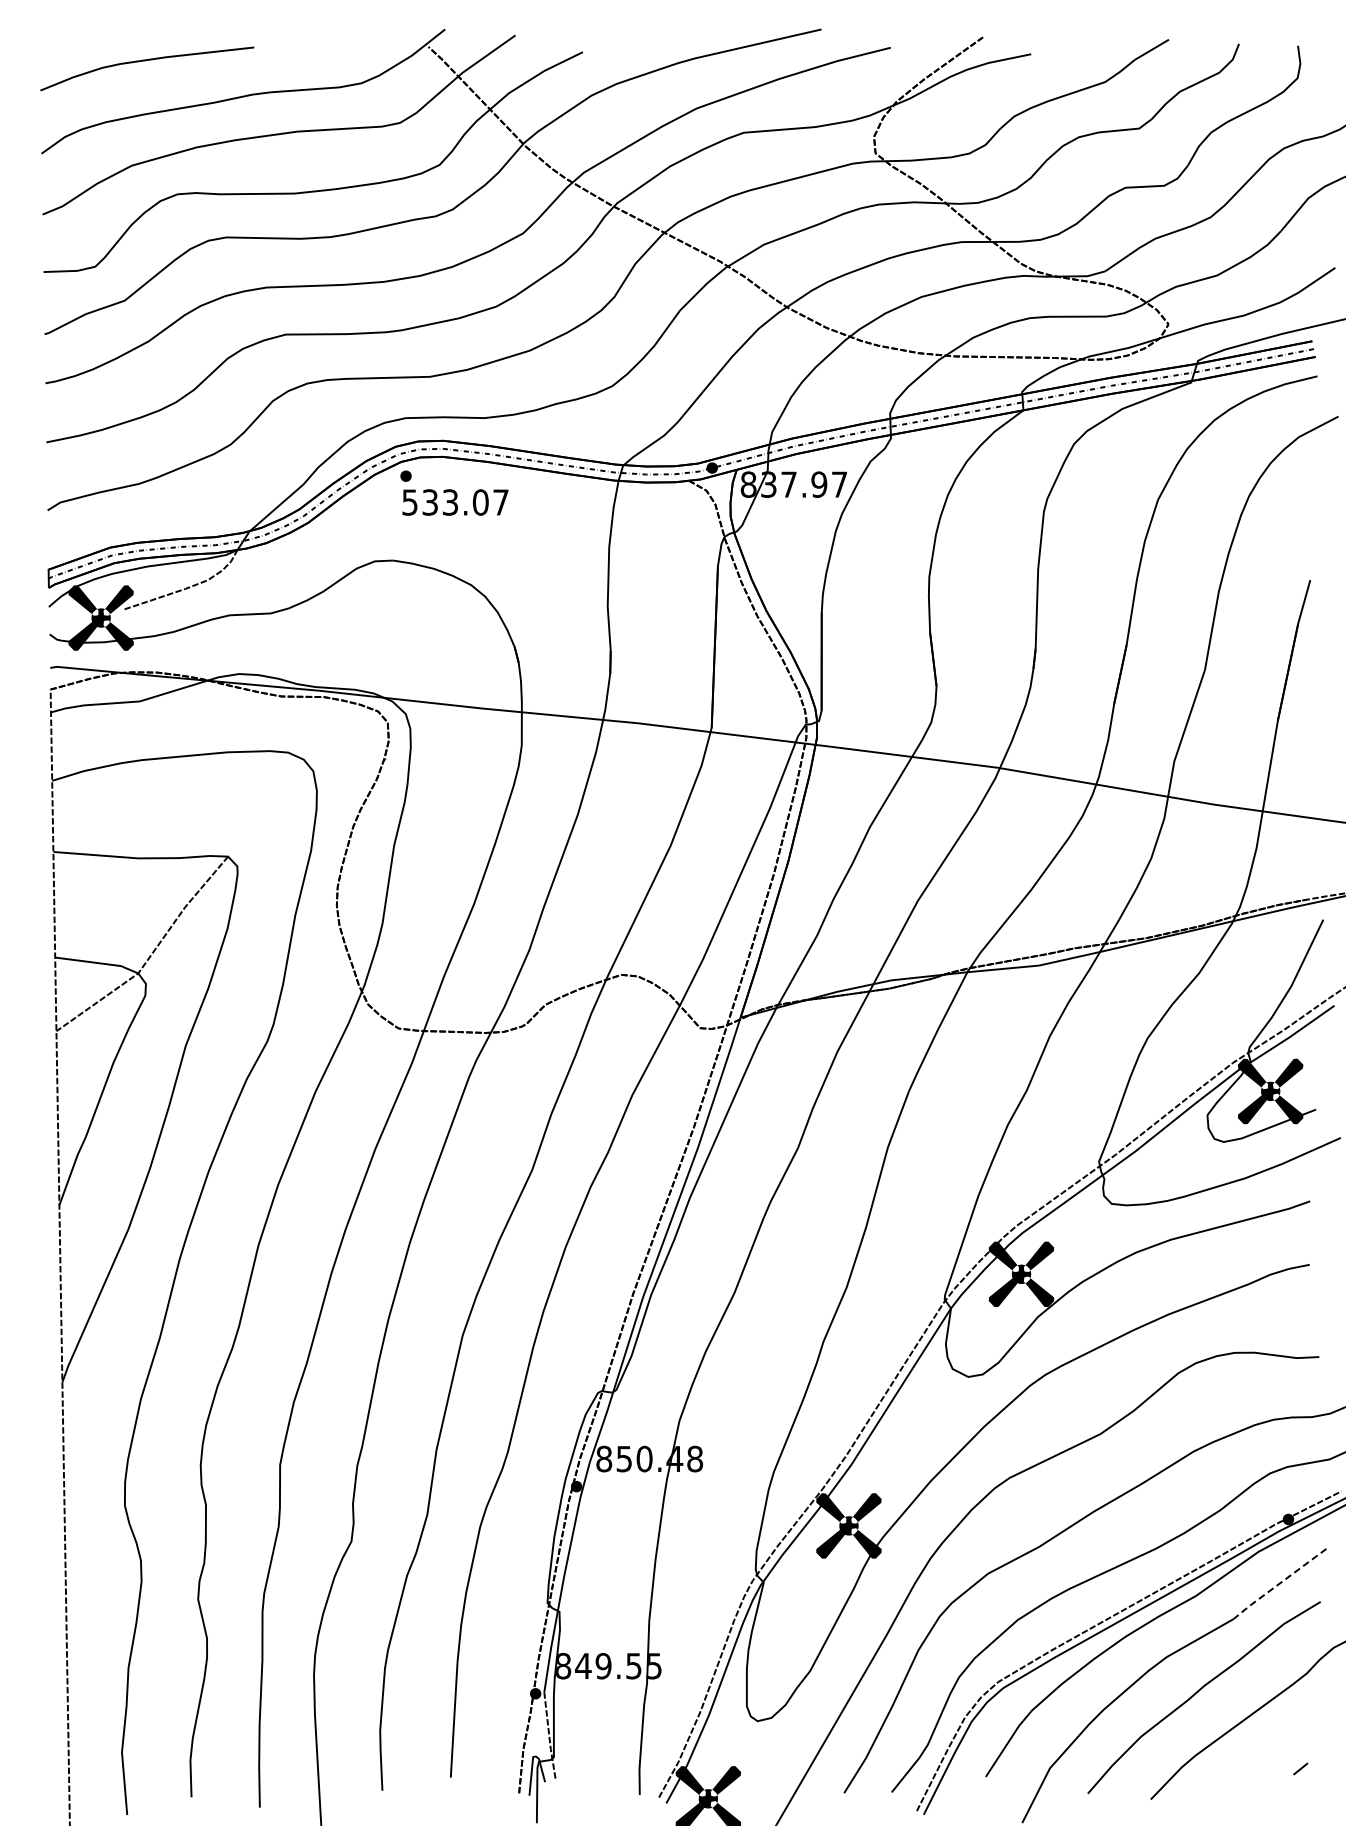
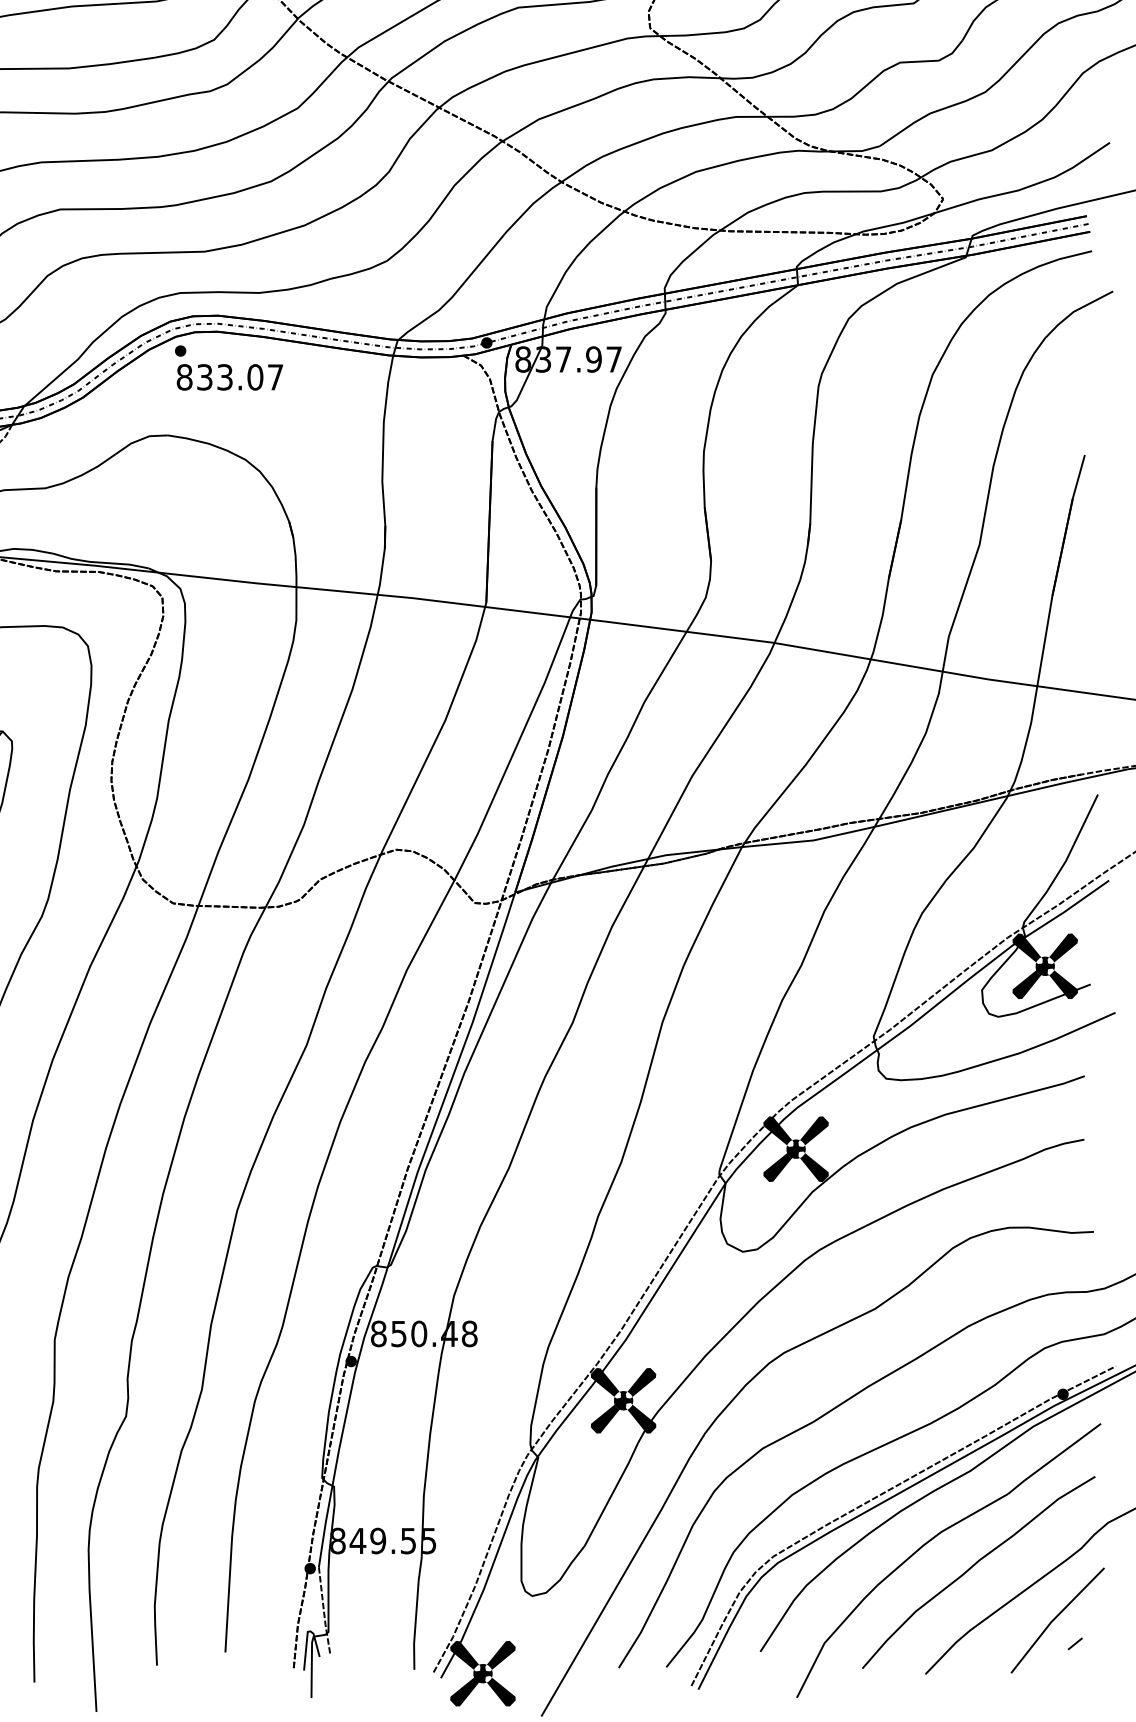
text: (409, 502) -> (184, 377), 533.07 -> 833.07
line: (1279, 1584) -> (1054, 1459), dashed -> solid
line: (1281, 1743) -> (1056, 1618), added

